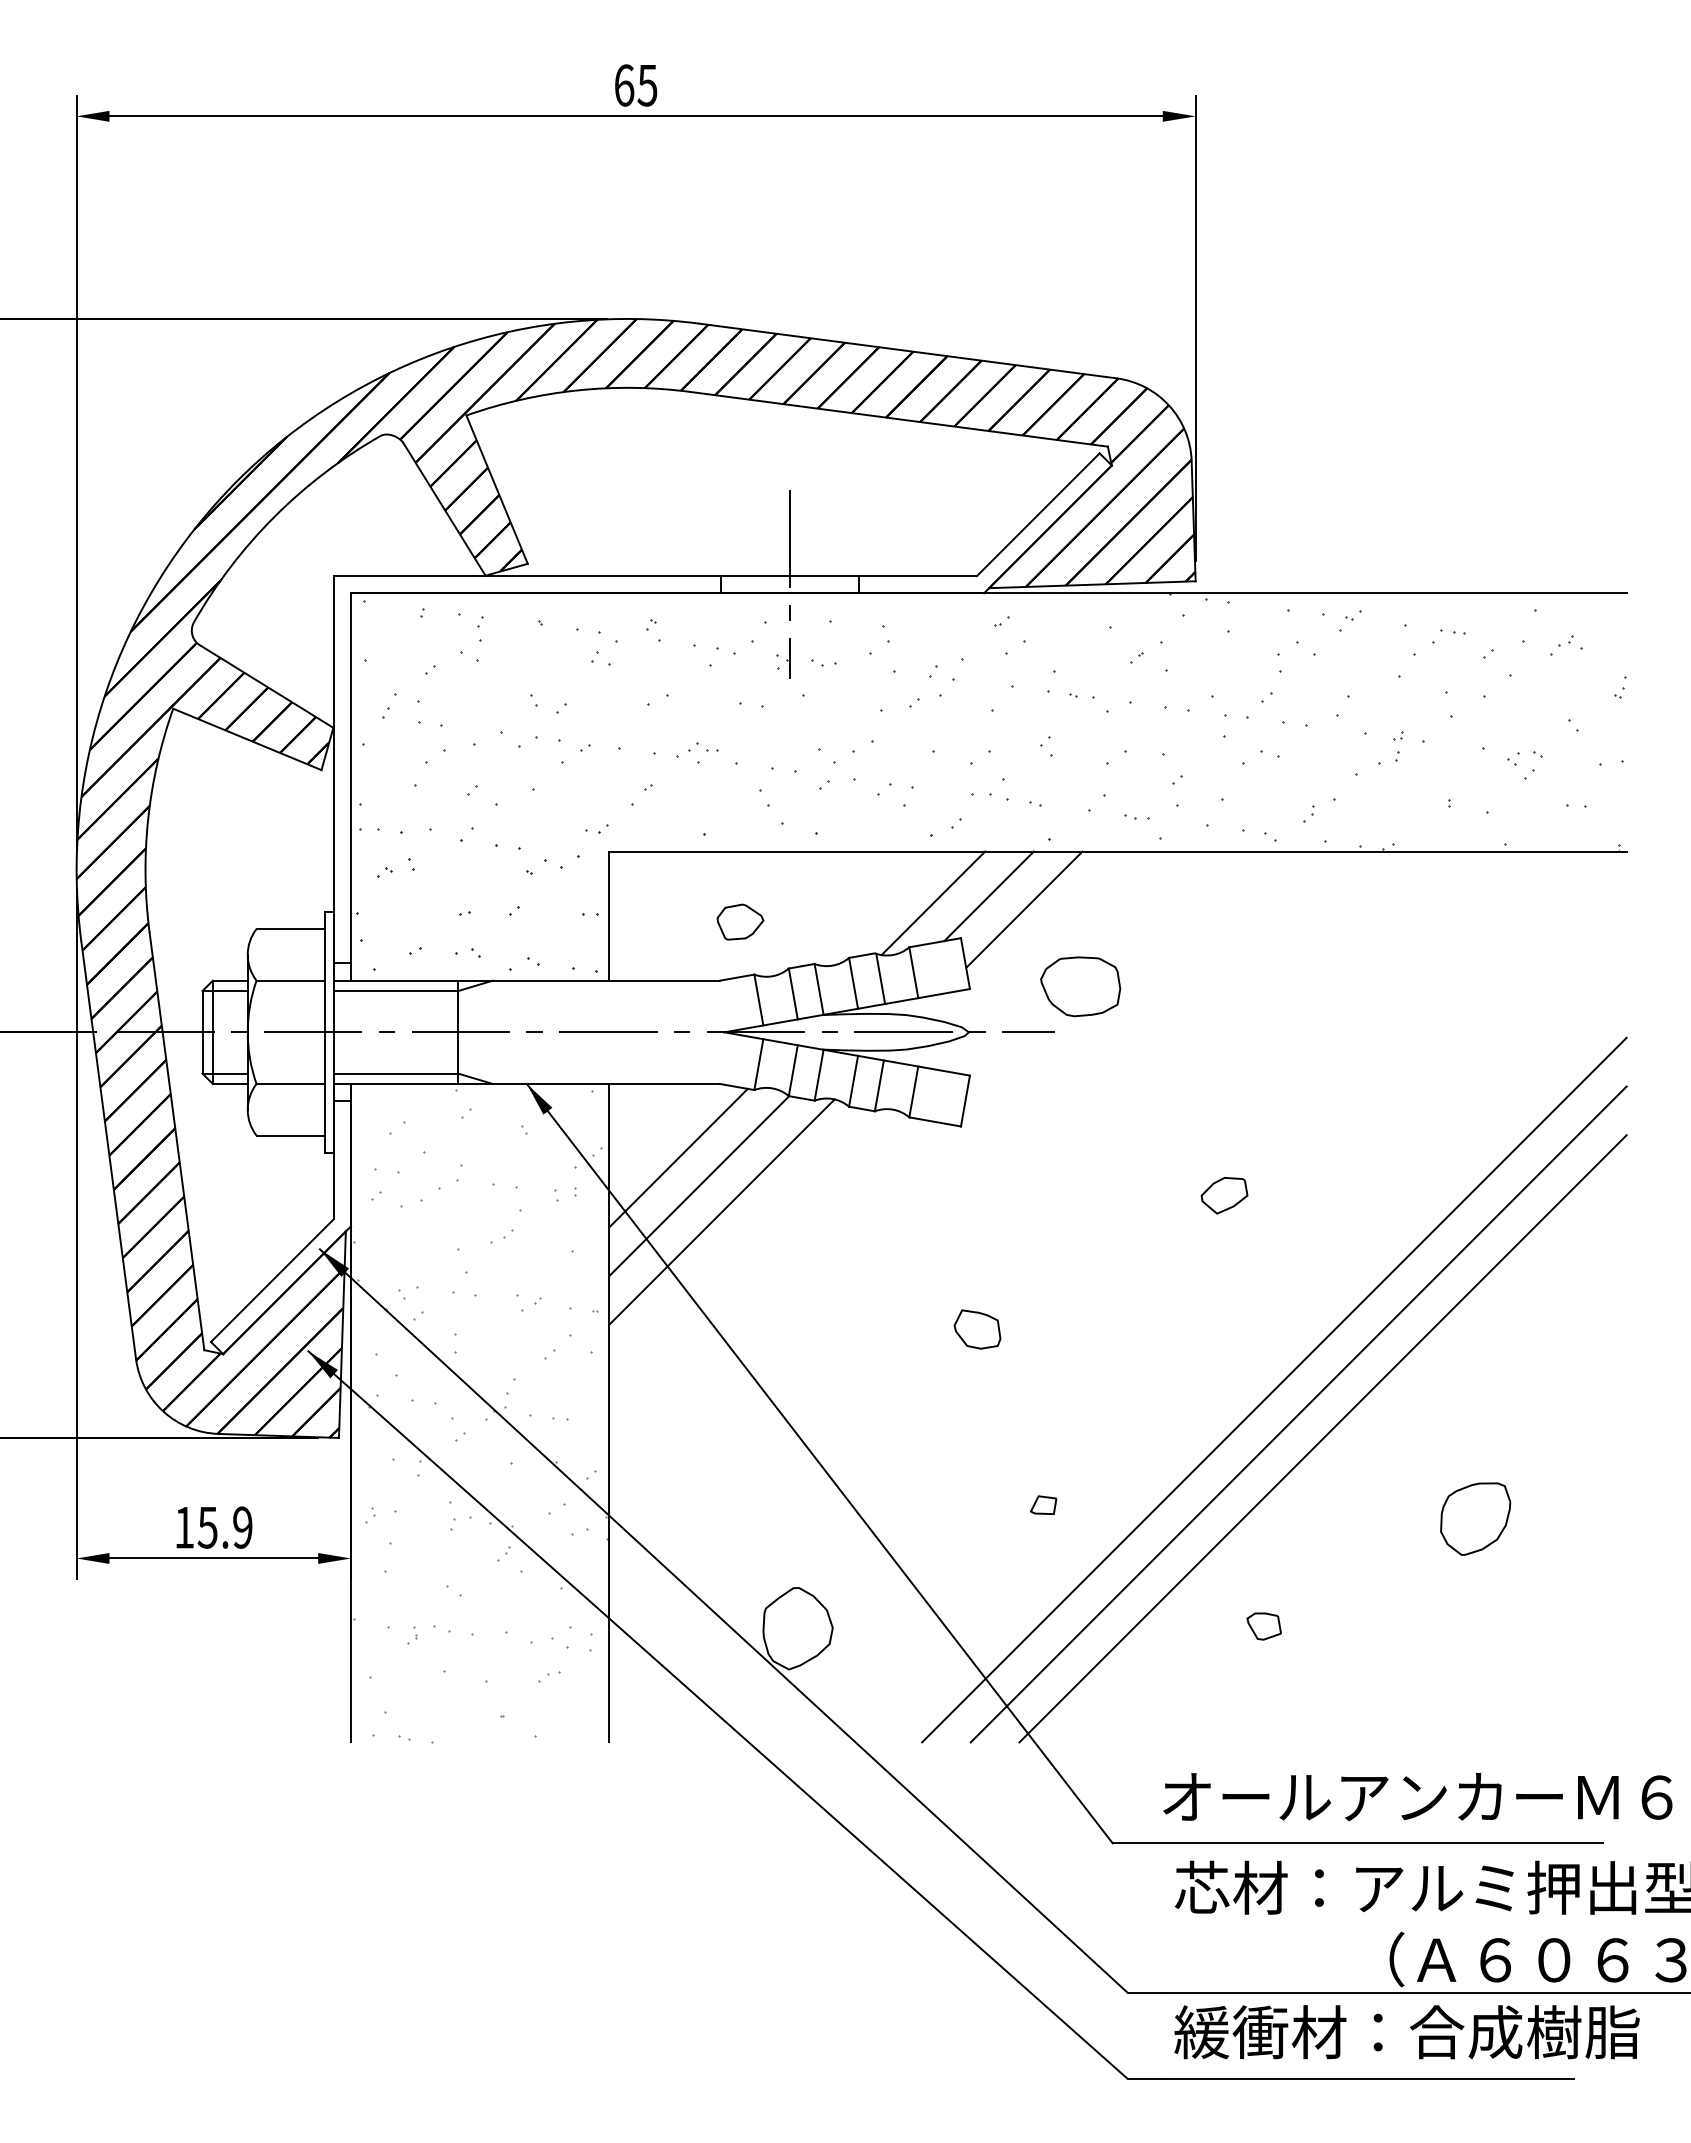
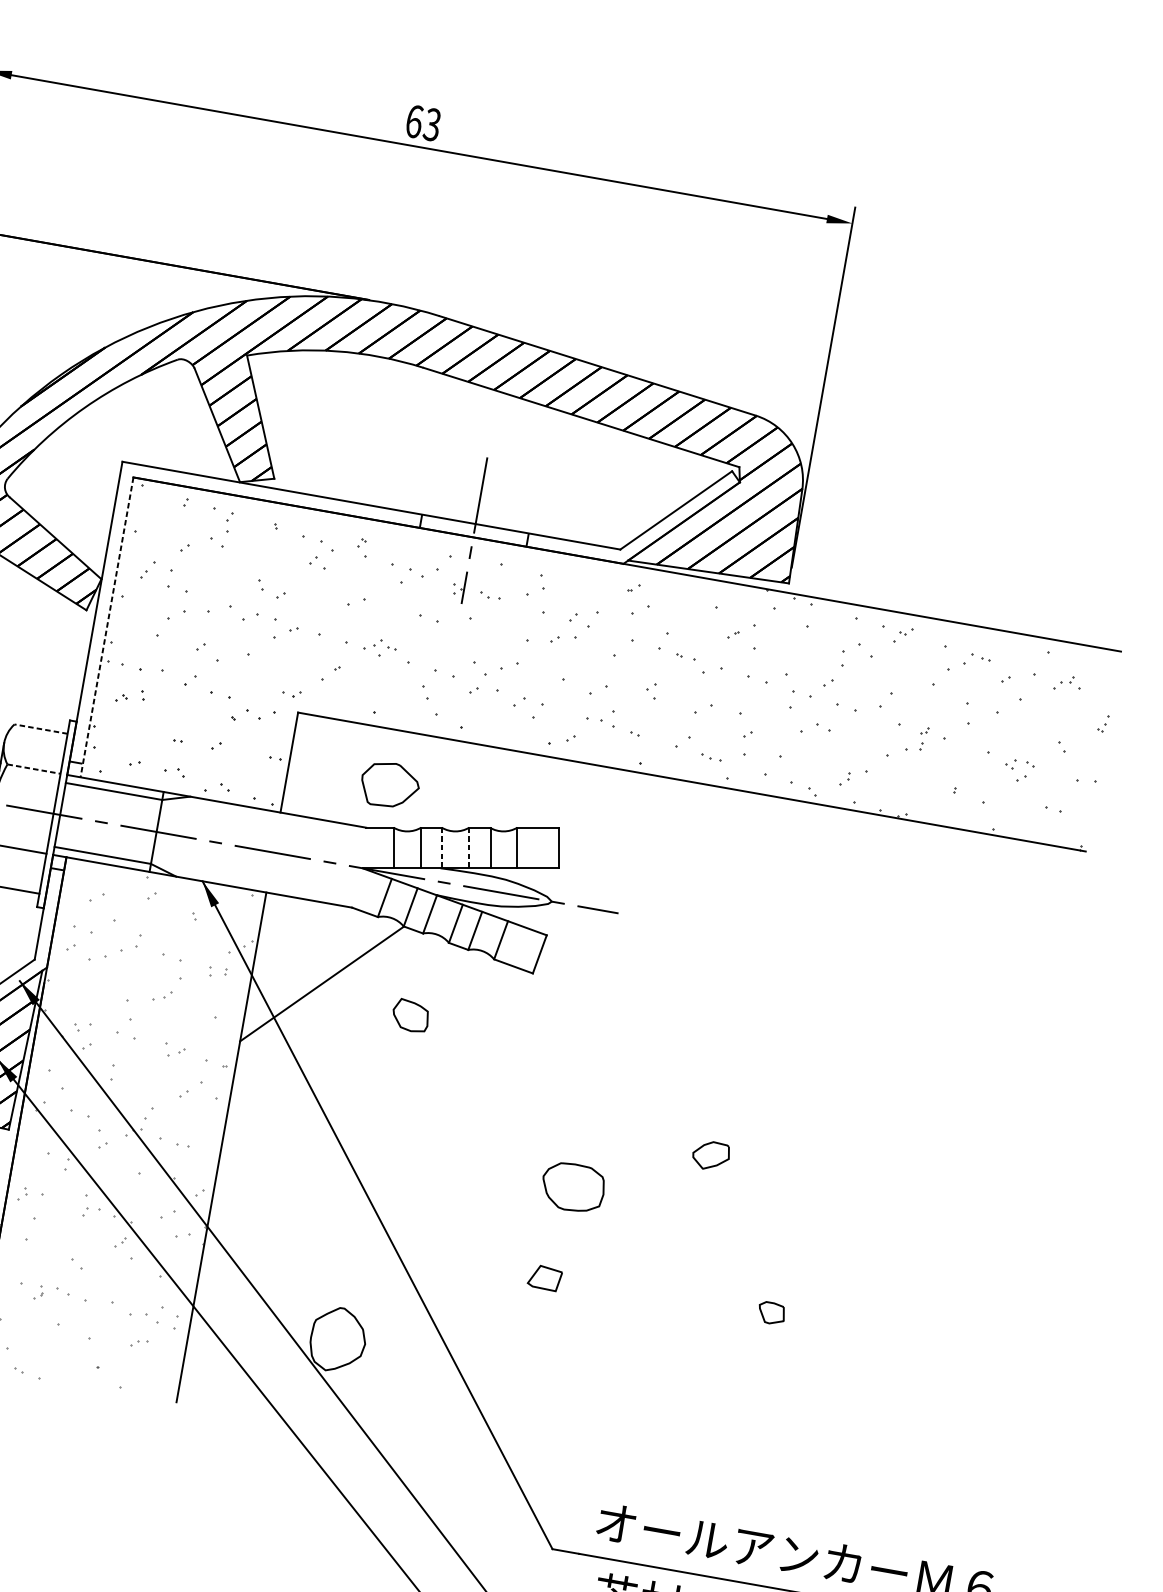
text: (647, 85) -> (432, 124), 65 -> 63
line: (351, 787) -> (107, 627), solid -> dashed
line: (988, 896) -> (585, 799), removed
line: (933, 903) -> (542, 797), removed
line: (1024, 909) -> (611, 814), removed
part: (740, 921) -> (390, 784), size x1.6
line: (290, 929) -> (40, 729), solid -> dashed
line: (291, 980) -> (34, 769), solid -> dashed
line: (853, 983) -> (469, 848), solid -> dashed
part: (1080, 986) -> (573, 1187), moved
line: (819, 989) -> (442, 848), solid -> dashed
line: (678, 1157) -> (309, 958), removed
part: (1224, 1195) -> (711, 1155), moved
line: (721, 1211) -> (335, 1006), removed
part: (977, 1329) -> (410, 1015), moved
line: (1274, 1389) -> (739, 1219), removed
line: (1298, 1414) -> (754, 1242), removed
line: (1322, 1438) -> (770, 1264), removed
part: (1043, 1504) -> (545, 1277), size x1.6
part: (1475, 1518) -> (877, 1347), removed
part: (1263, 1626) -> (771, 1313), moved

